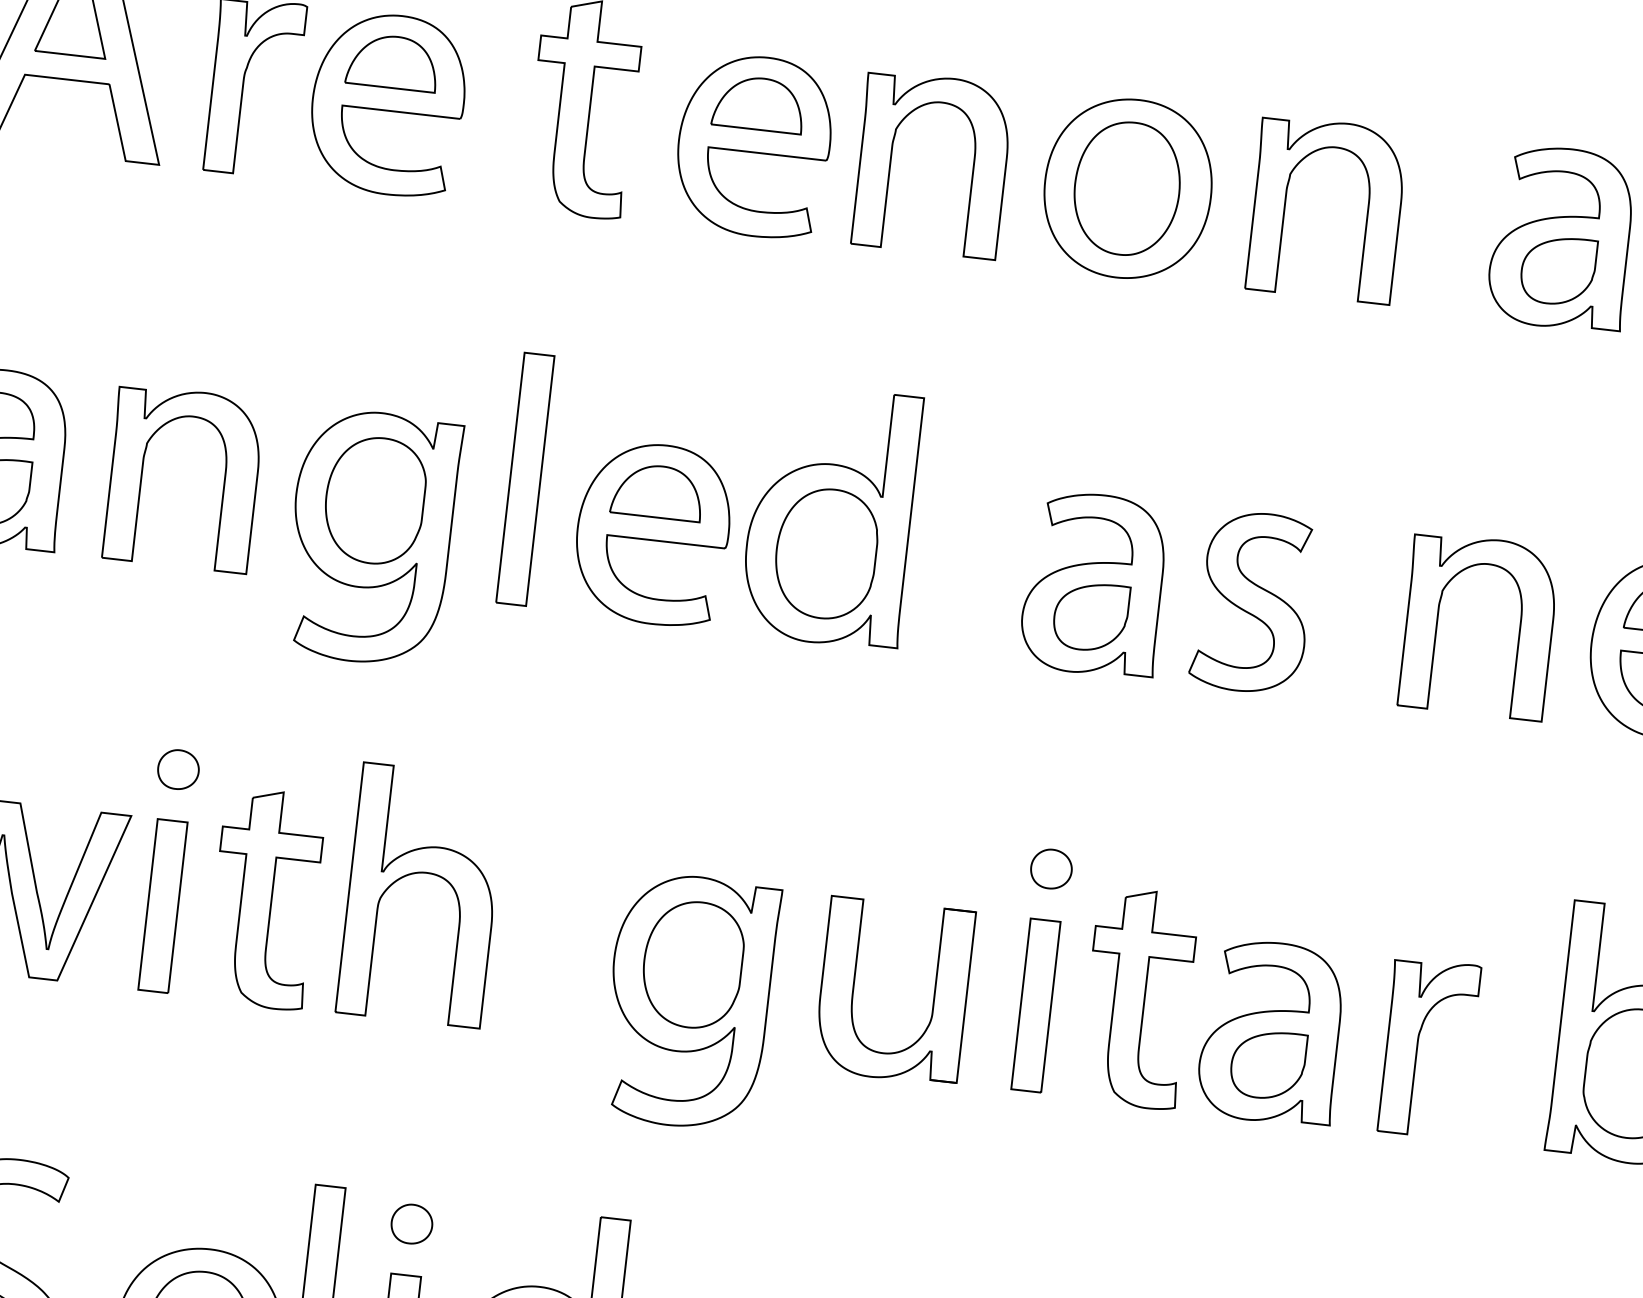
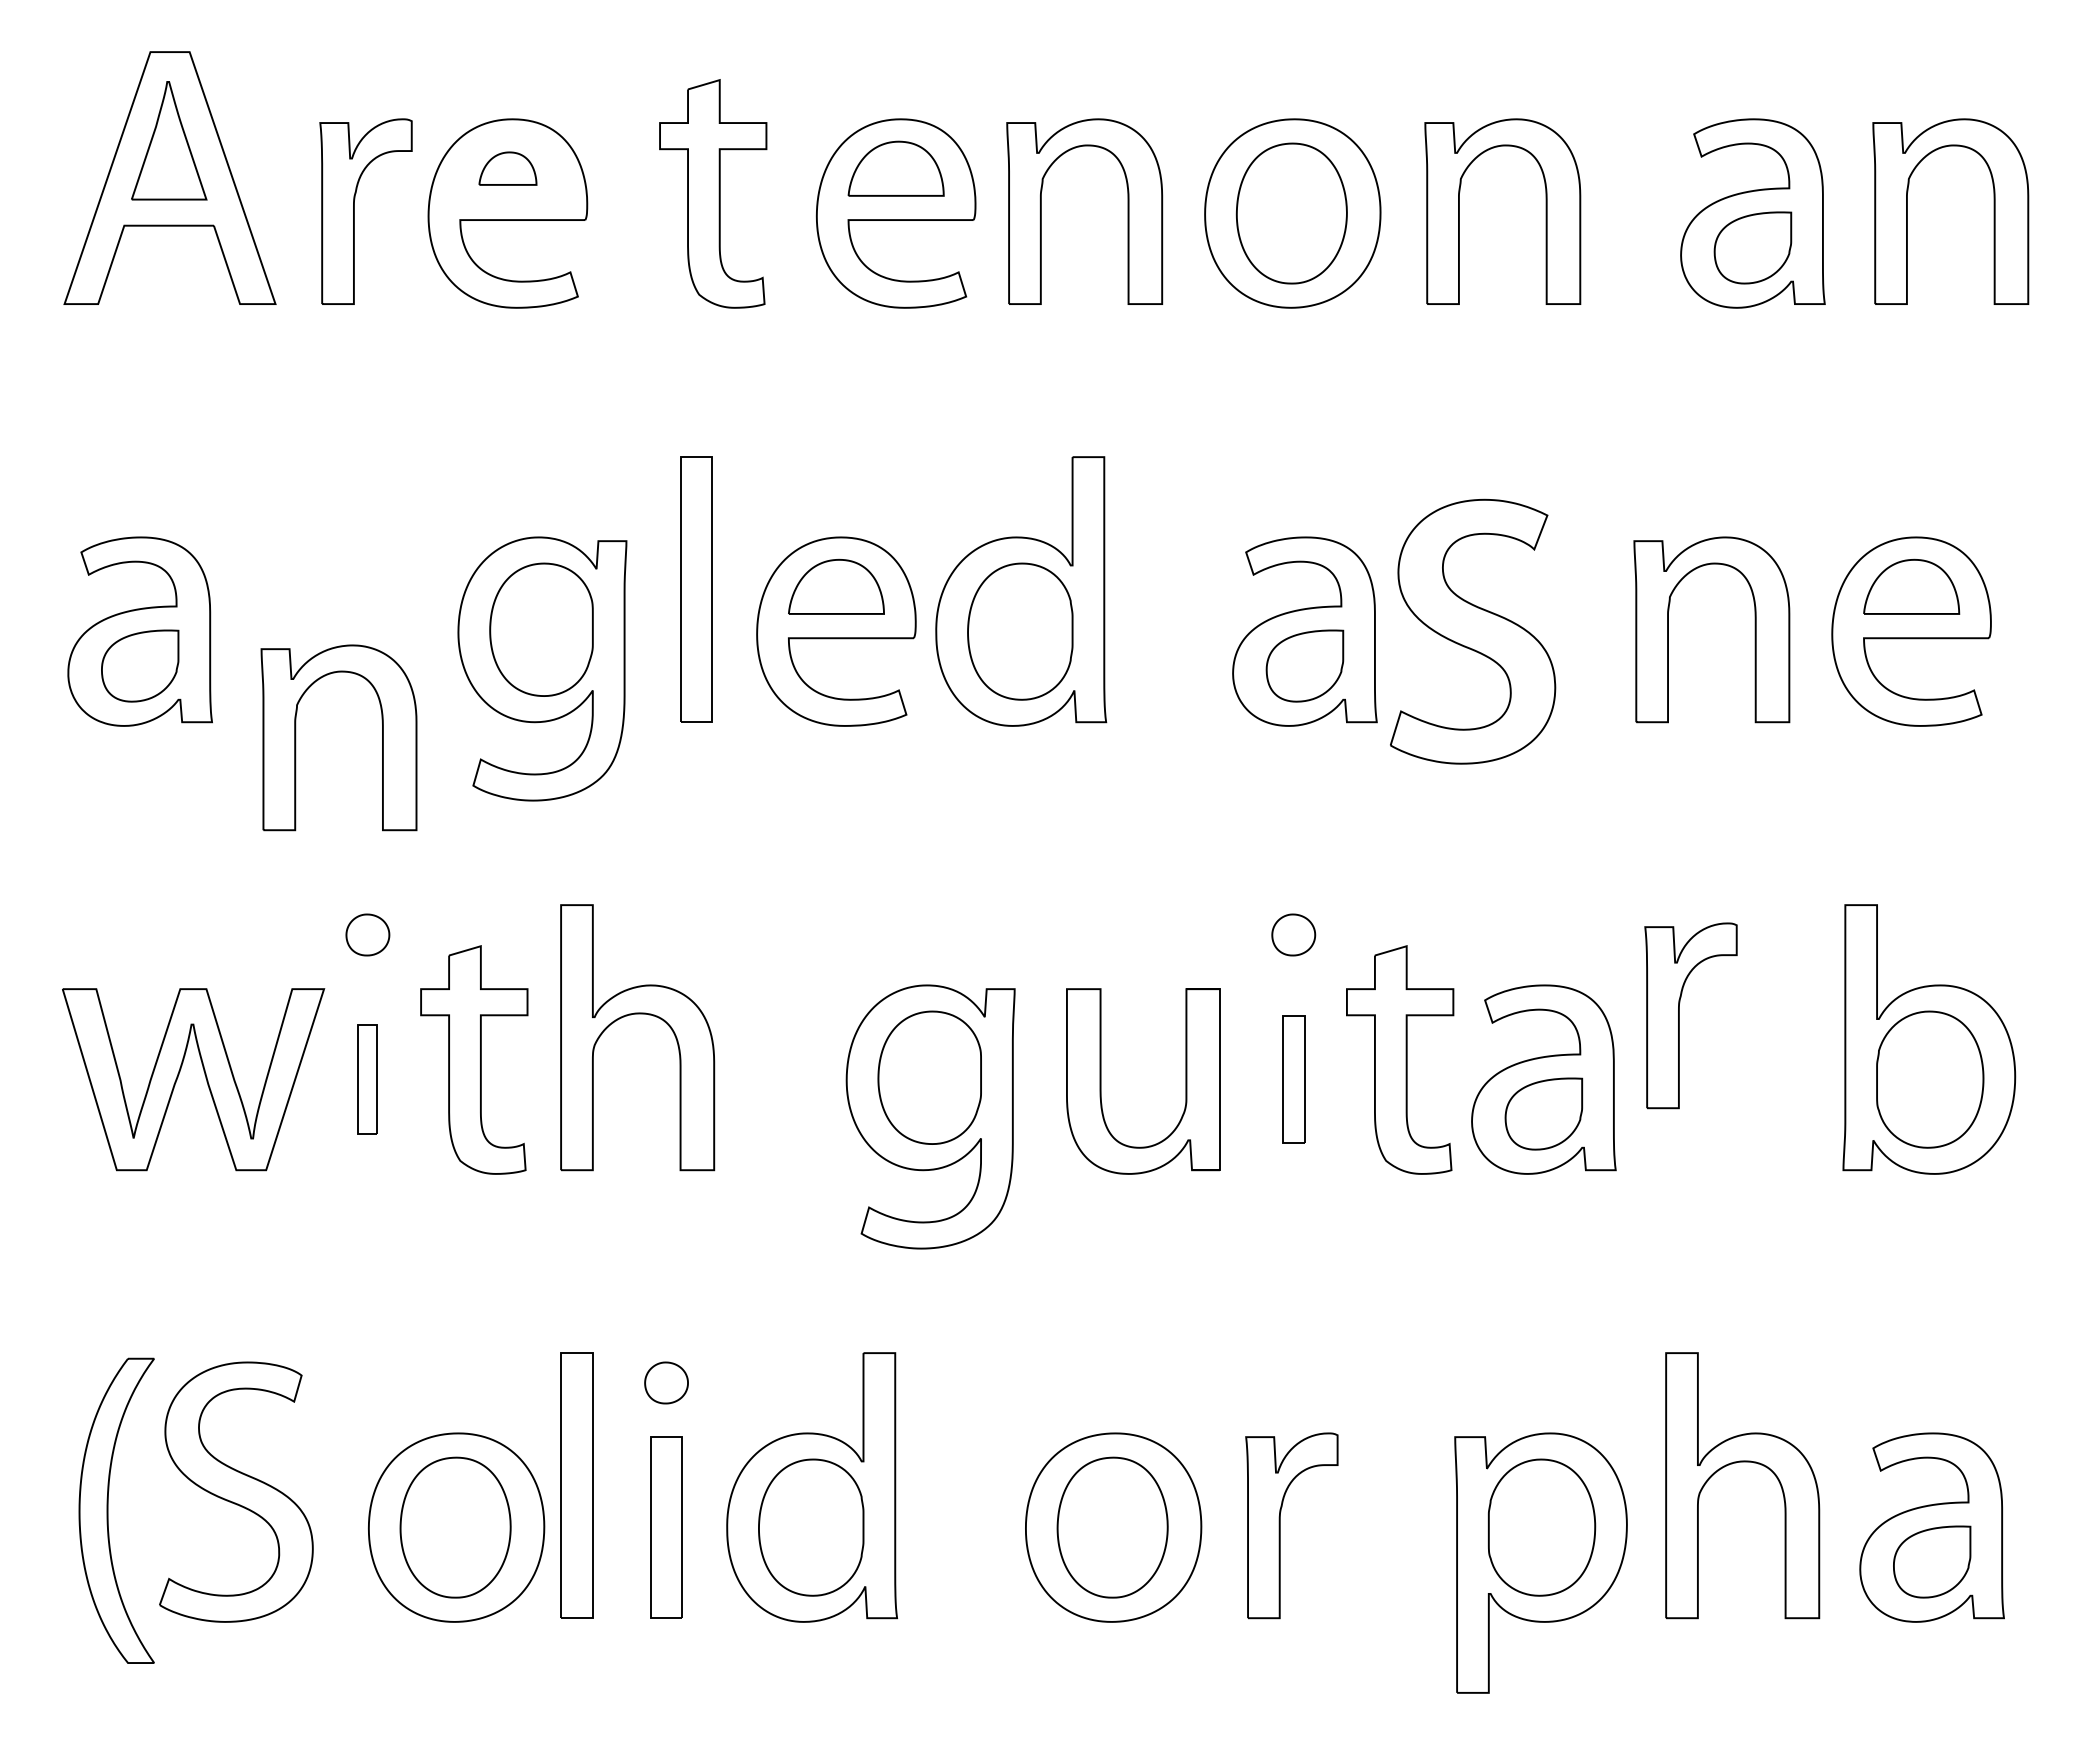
part: (392, 61) -> (507, 168), size x0.6
part: (143, 473) -> (296, 737), moved
part: (1252, 602) -> (1472, 631), size x1.4
part: (162, 905) -> (367, 1079), size x0.6
part: (1035, 1005) -> (1293, 1079), size x0.7
part: (1417, 1046) -> (1679, 1015), moved

